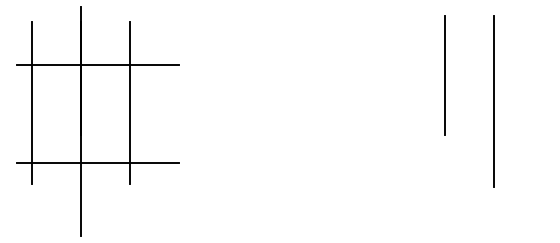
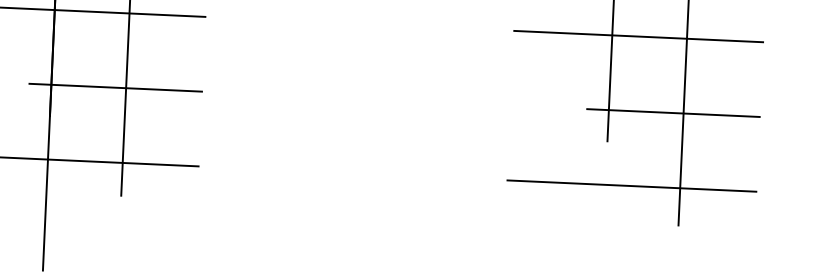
line: (461, 65) -> (637, 36), added
line: (122, 114) -> (115, 88), added
line: (486, 114) -> (672, 113), added
line: (461, 163) -> (631, 186), added

